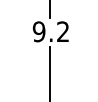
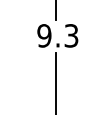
text: (63, 31) -> (71, 35), 9.2 -> 9.3

